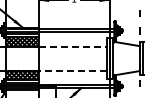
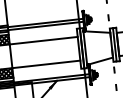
line: (73, 46) -> (44, 40), dashed -> solid
line: (72, 70) -> (46, 64), dashed -> solid

